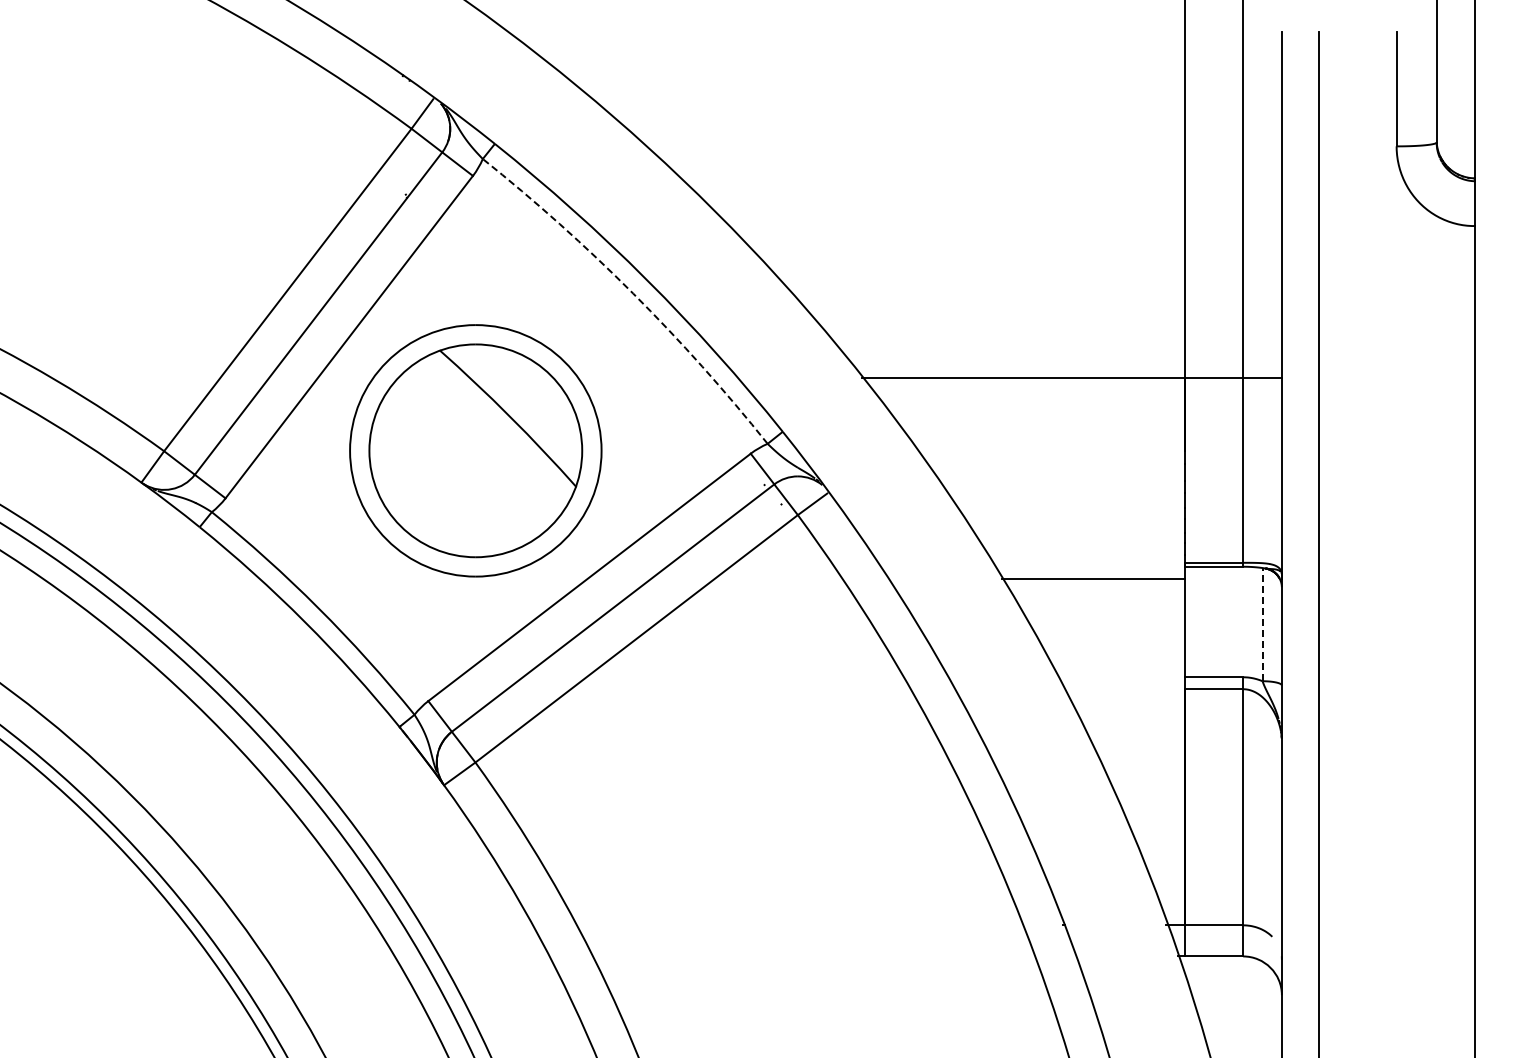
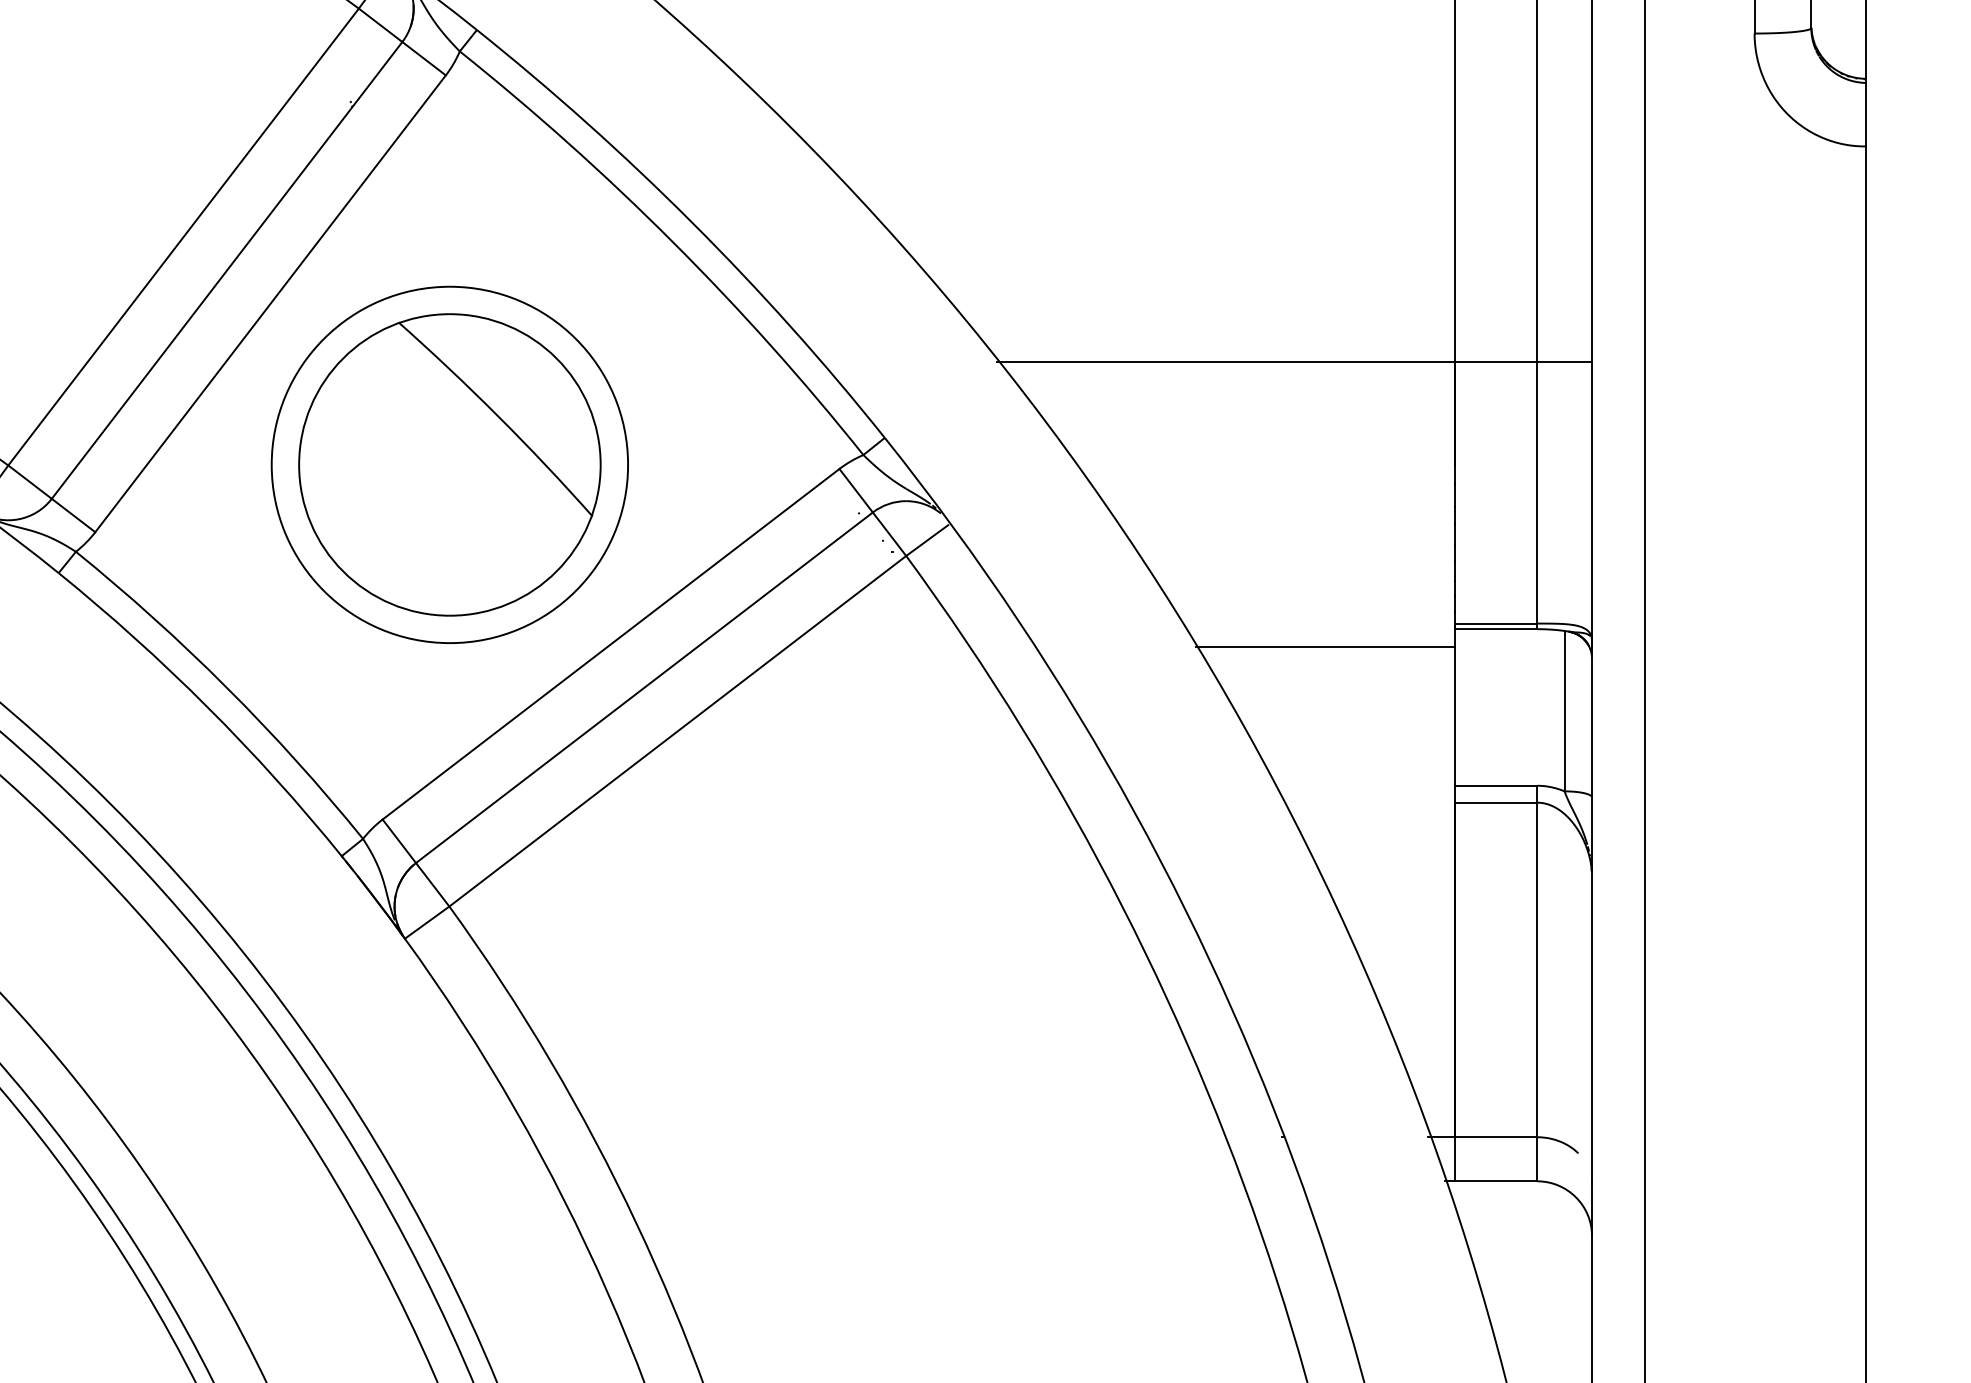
arc: (633, 293) -> (673, 241), dashed -> solid
line: (1262, 624) -> (1564, 710), dashed -> solid

